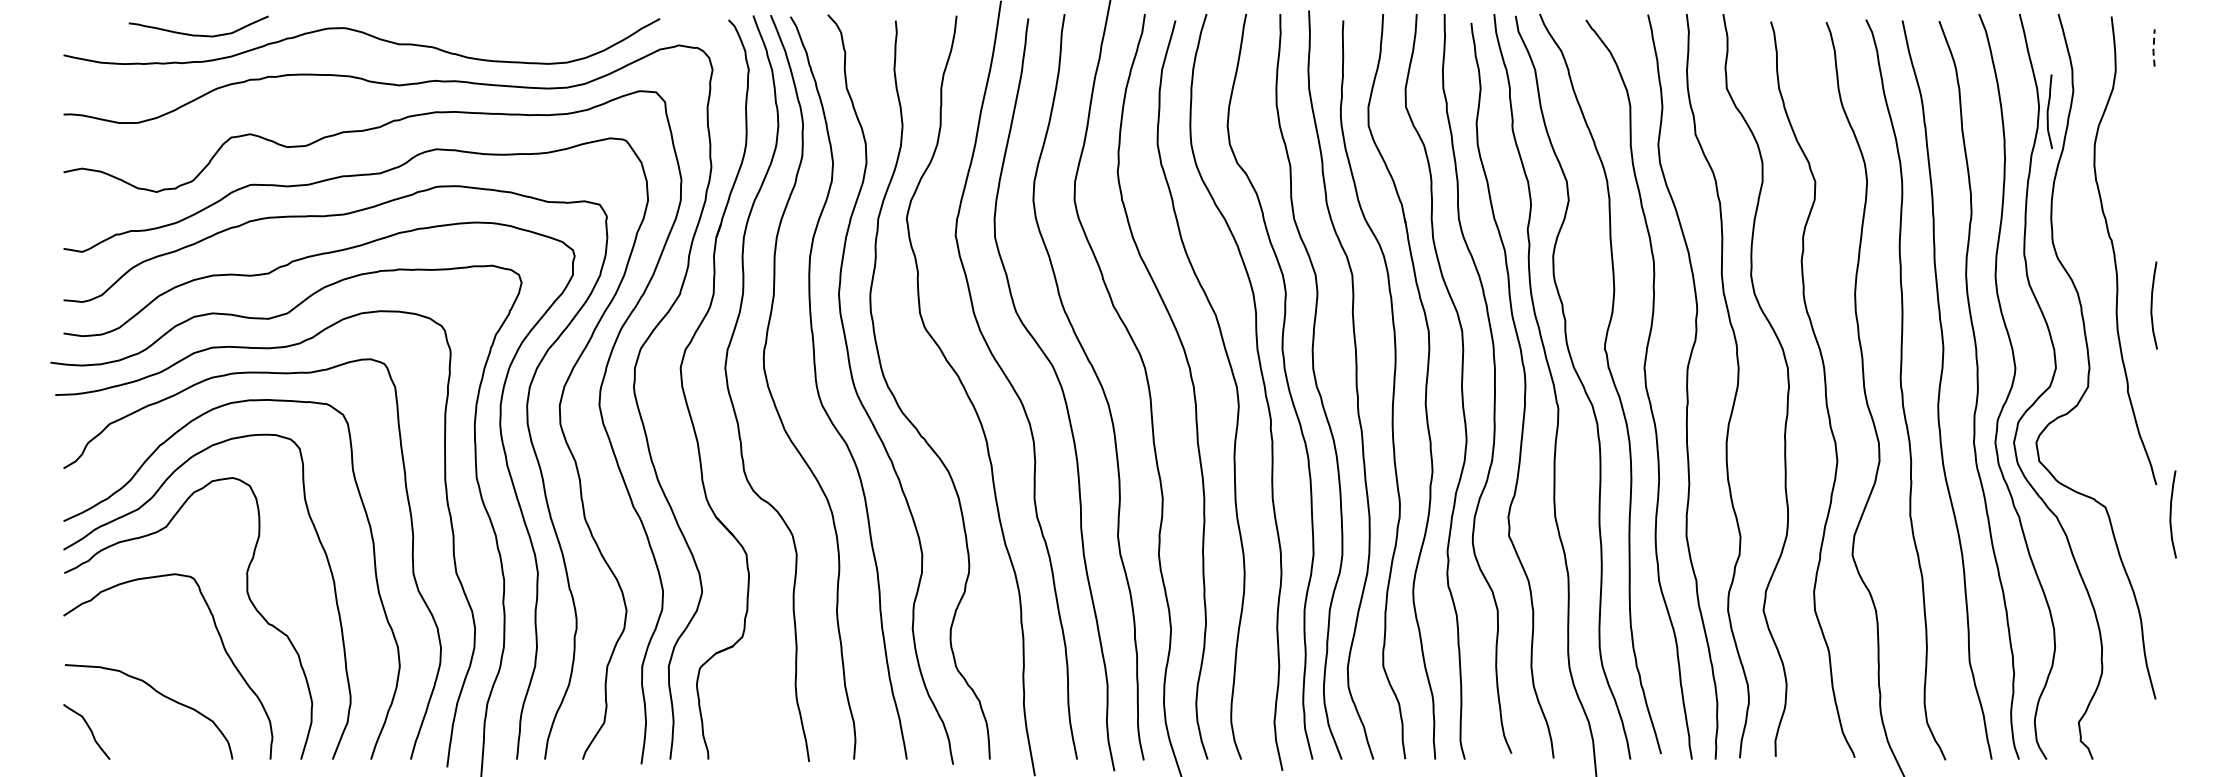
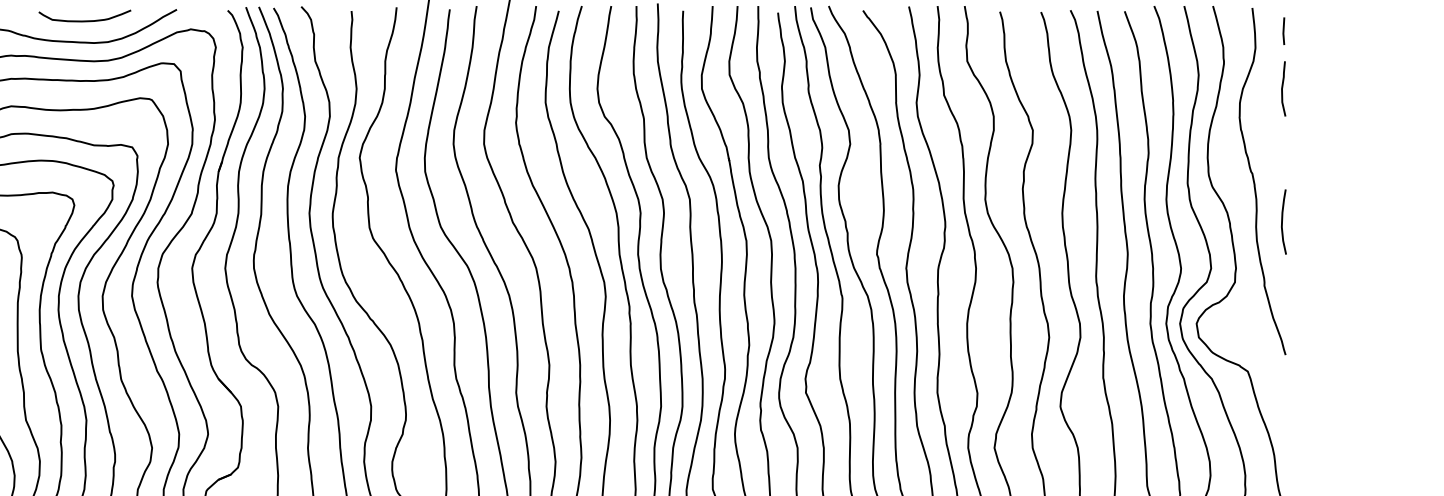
curve: (535, 33) -> (84, 20), added
line: (2153, 48) -> (1283, 31), dashed -> solid
curve: (2048, 111) -> (1282, 88), moved
curve: (2171, 514) -> (1296, 376), removed

